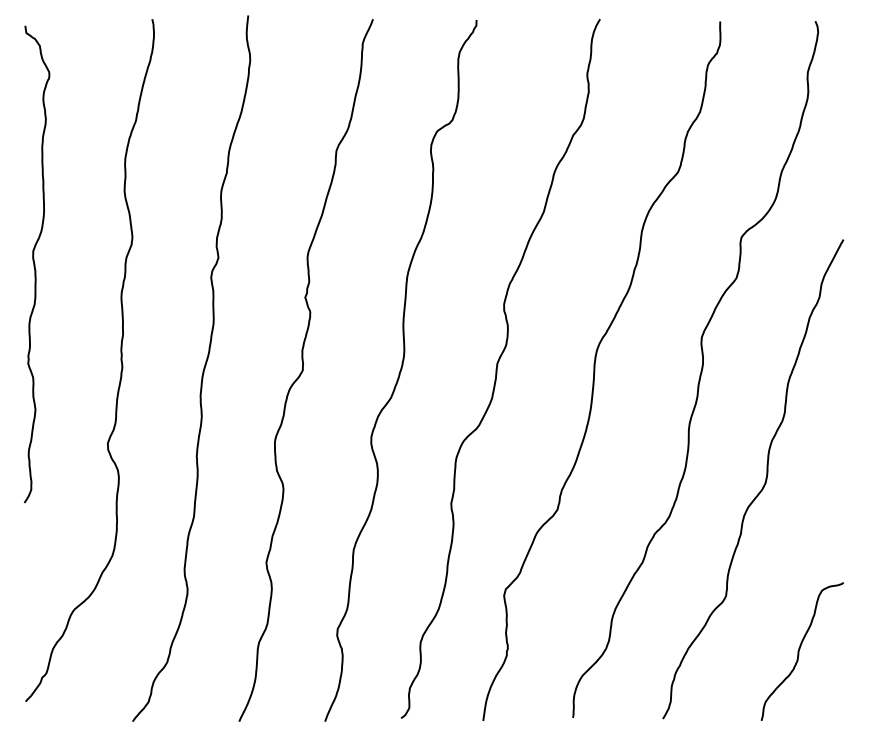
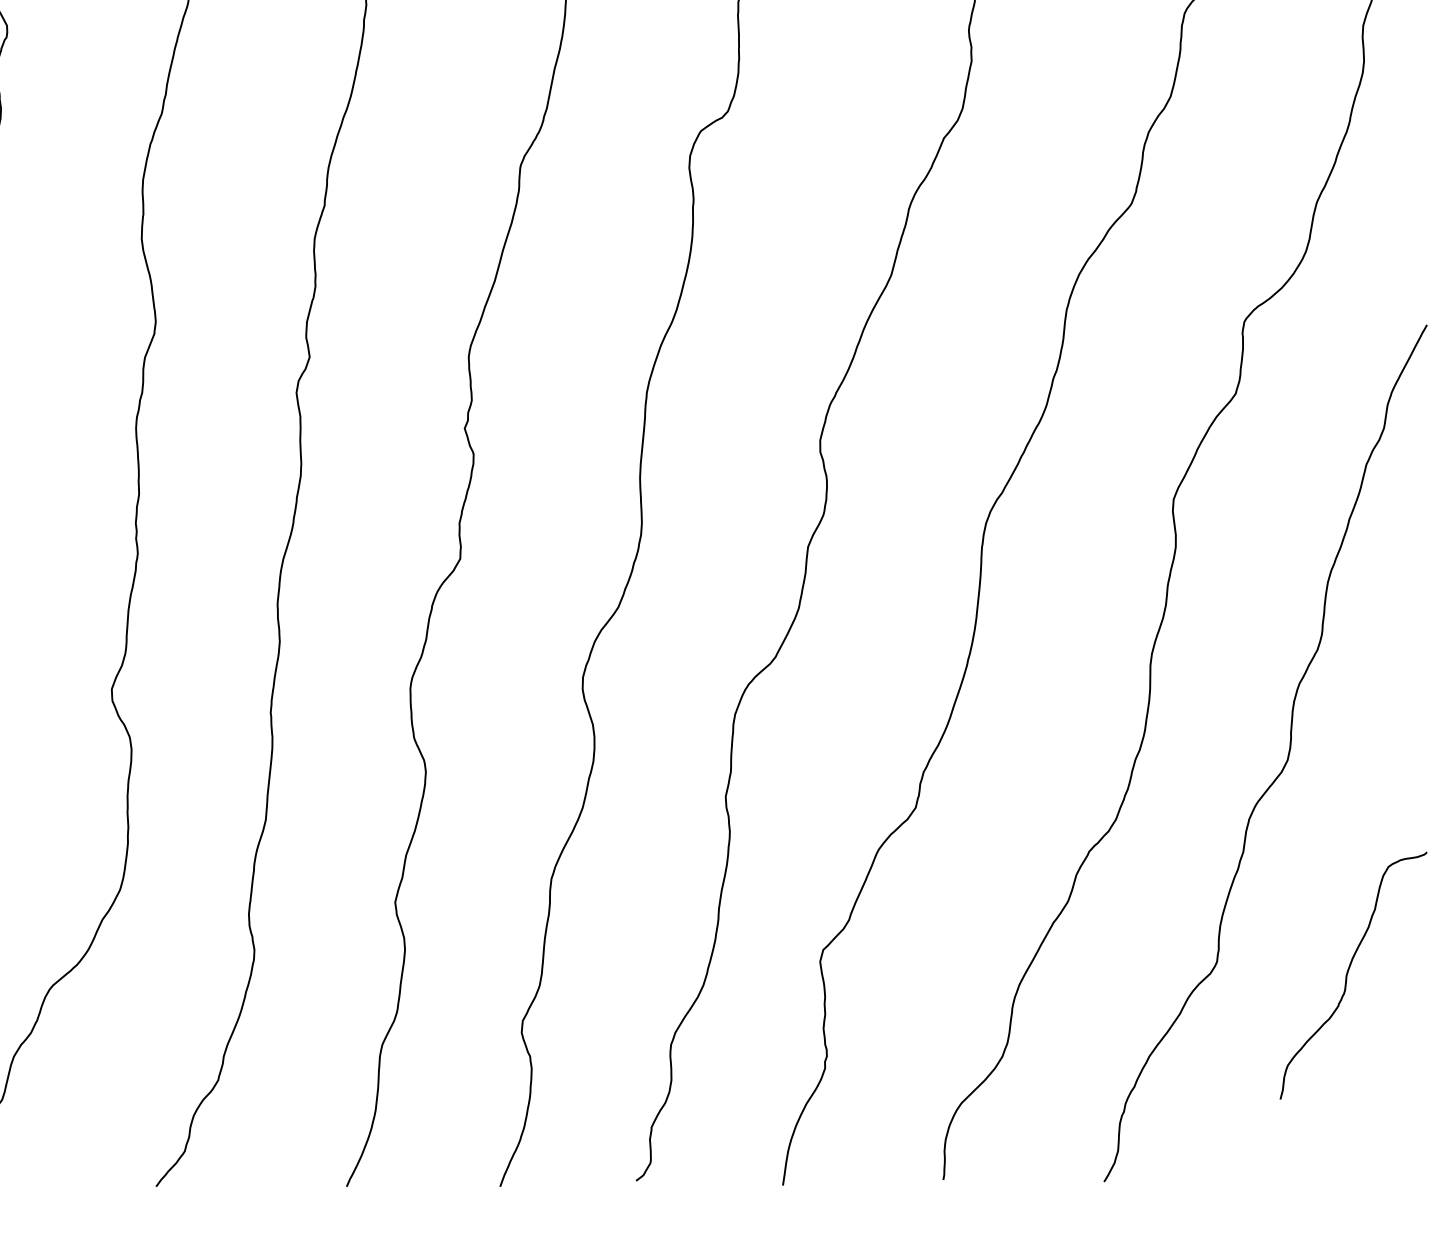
curve: (799, 651) -> (1348, 975), moved

